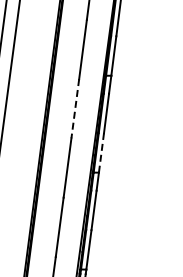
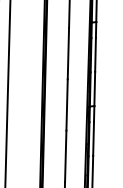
line: (75, 108) -> (68, 53), dashed -> solid
line: (101, 152) -> (94, 88), dashed -> solid

